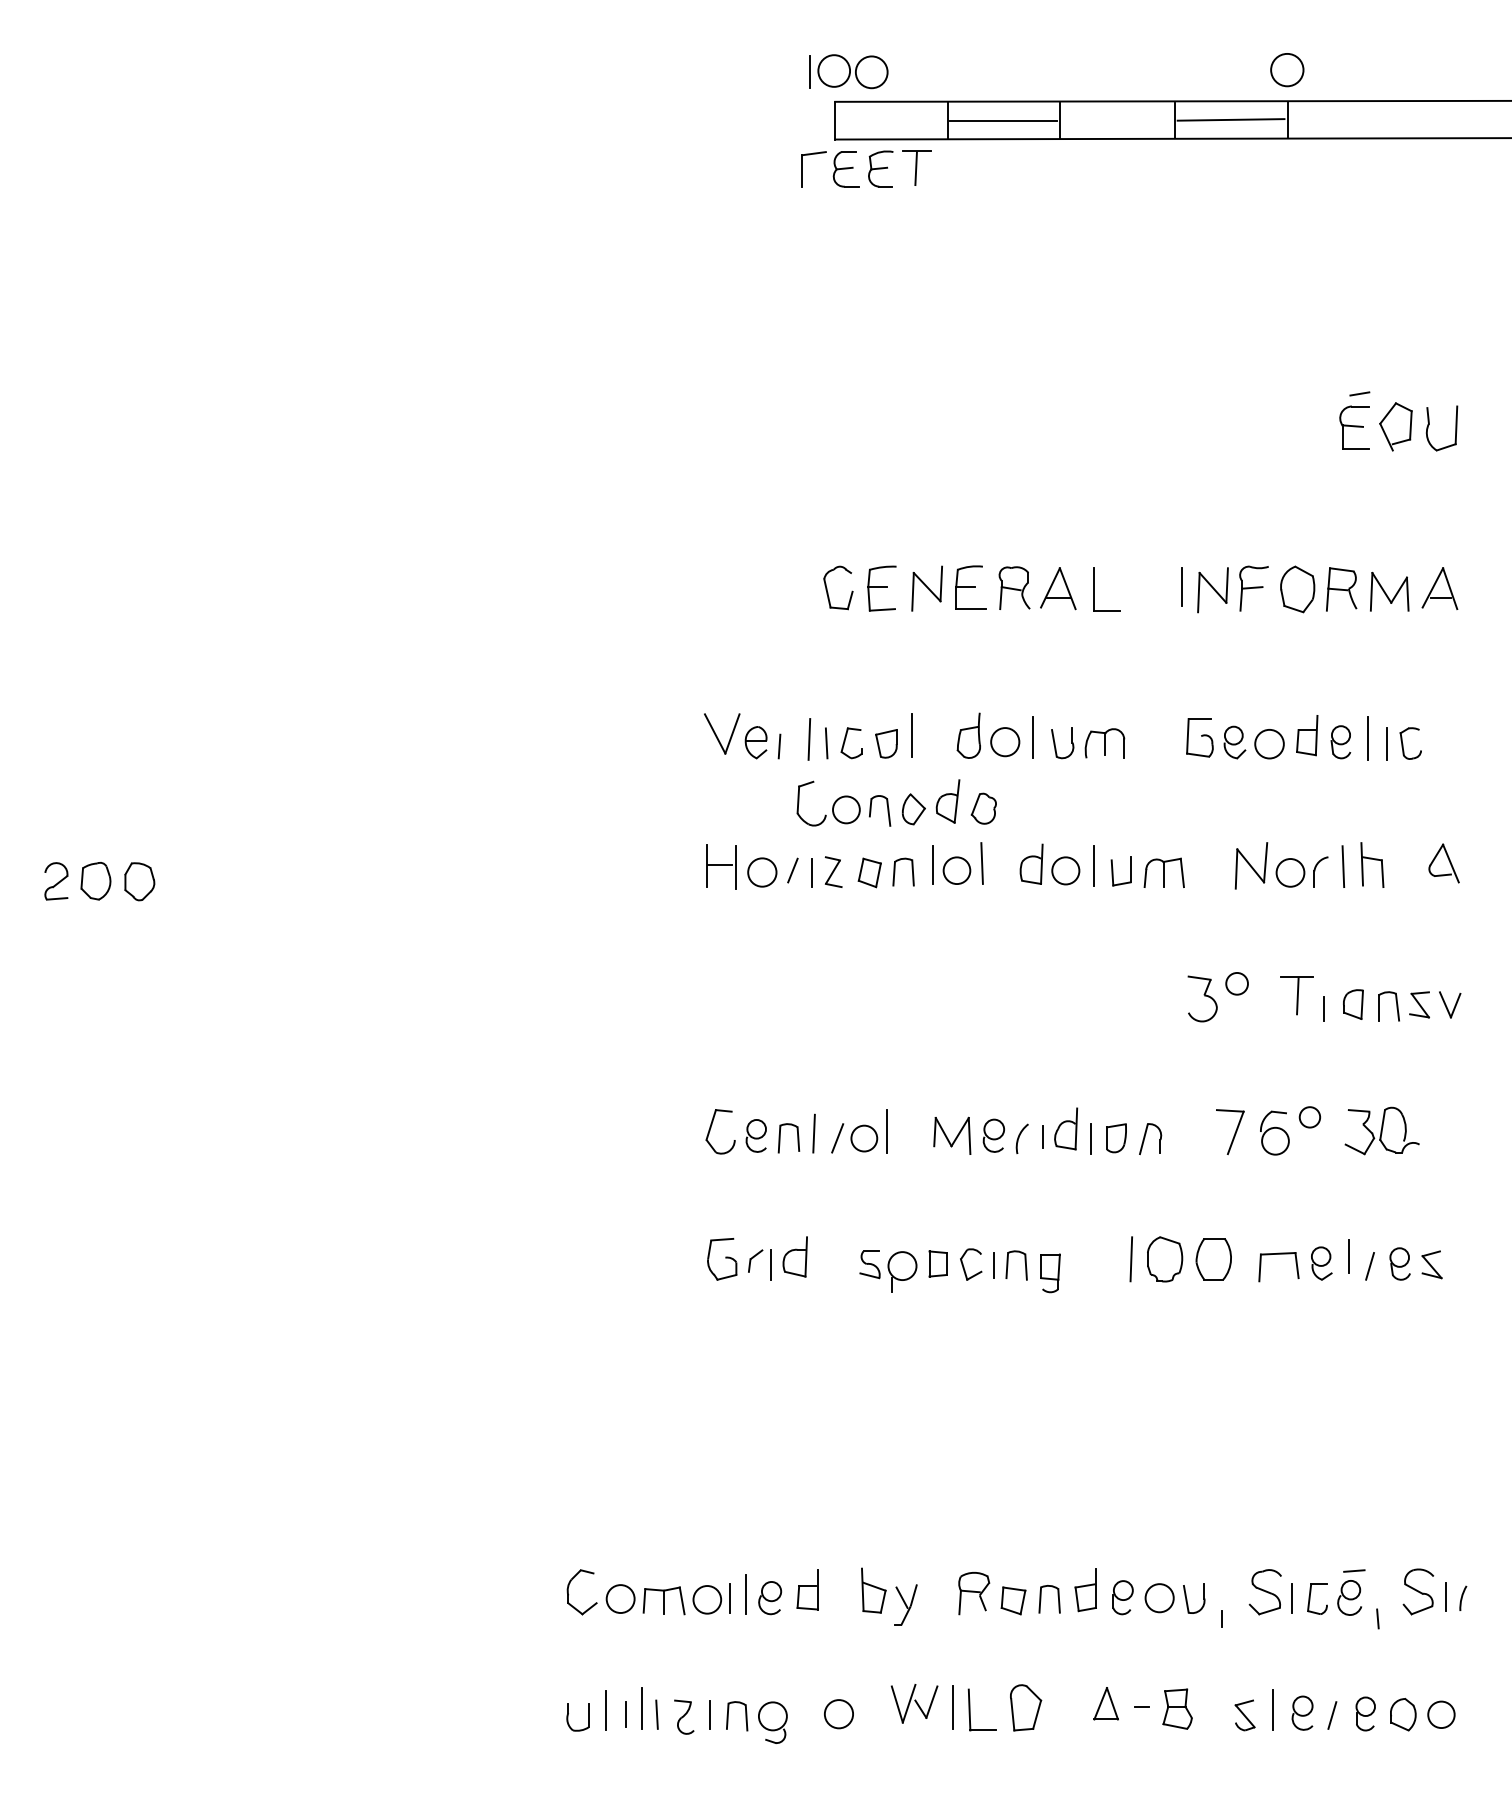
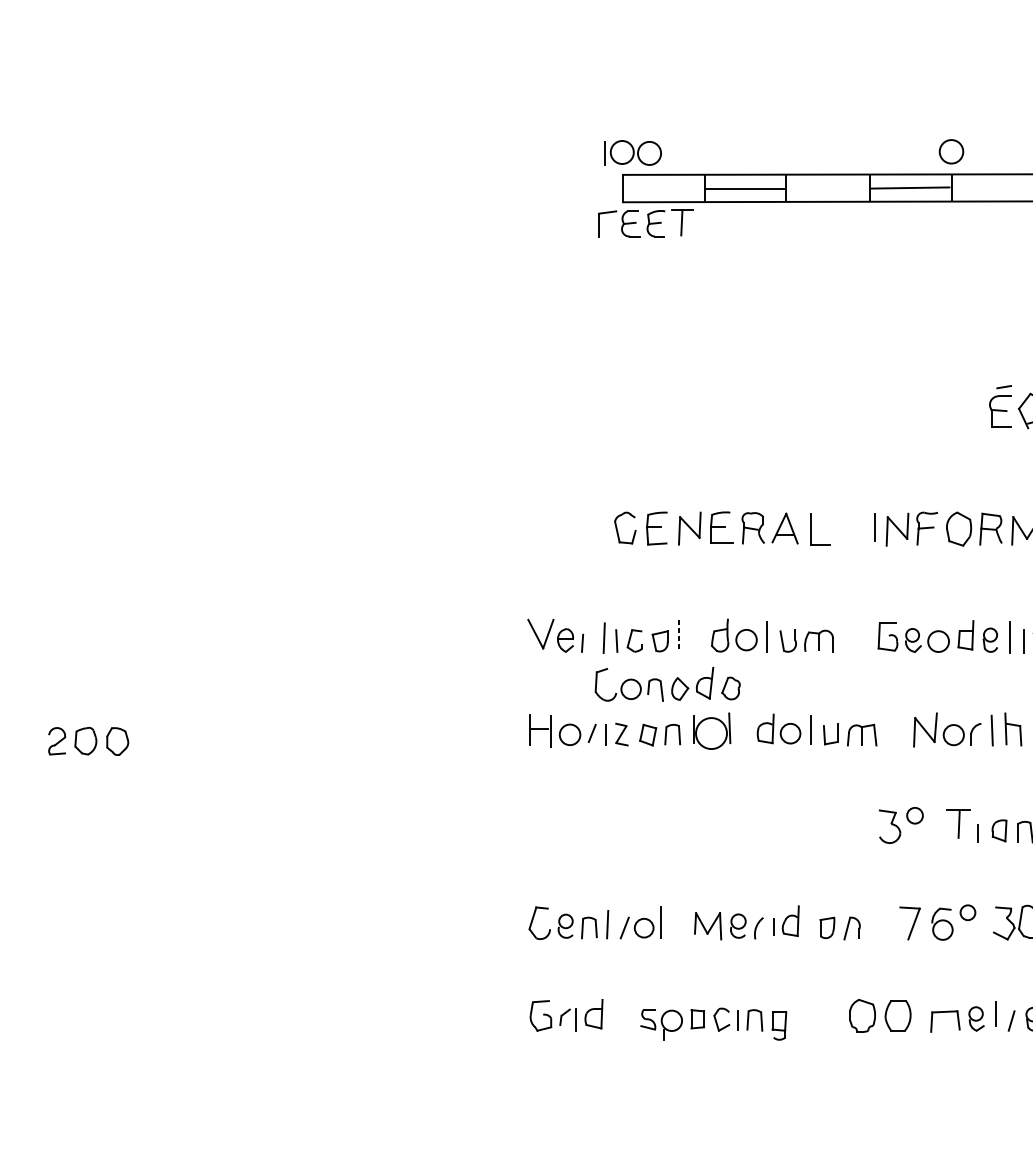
line: (912, 736) -> (679, 636), solid -> dashed
circle: (956, 870) -> (711, 733), size x1.6
line: (1091, 1139) -> (809, 928), removed
line: (1131, 1259) -> (838, 1016), removed

